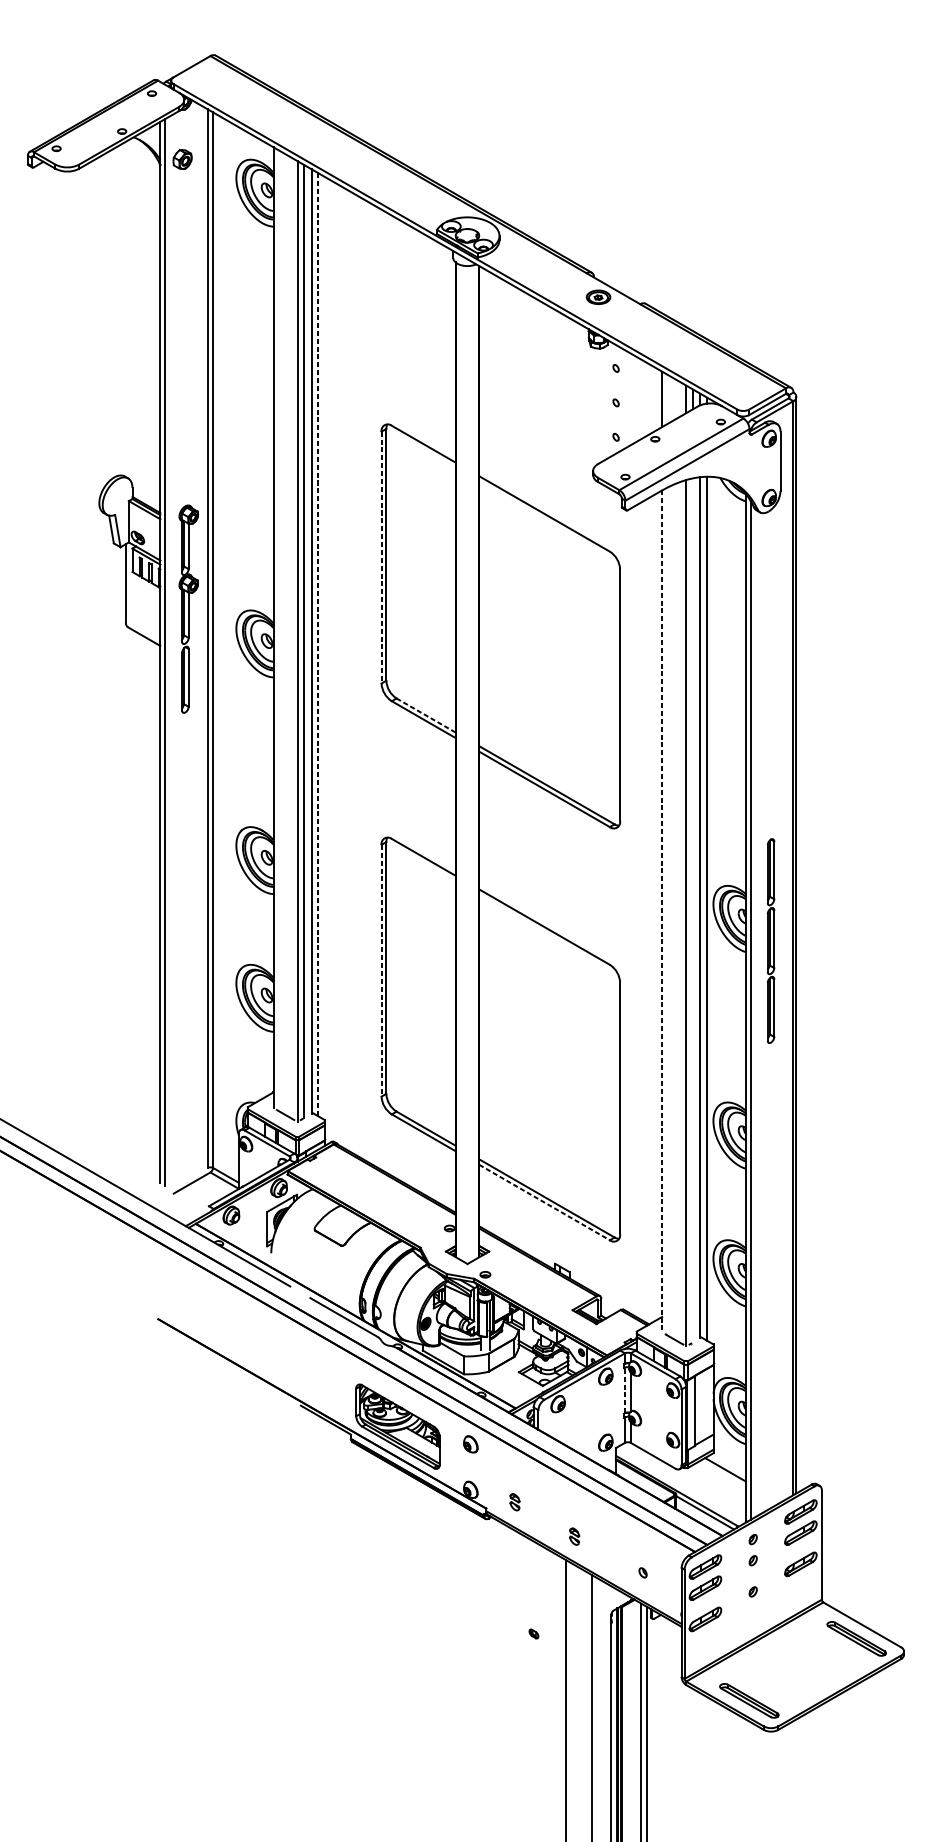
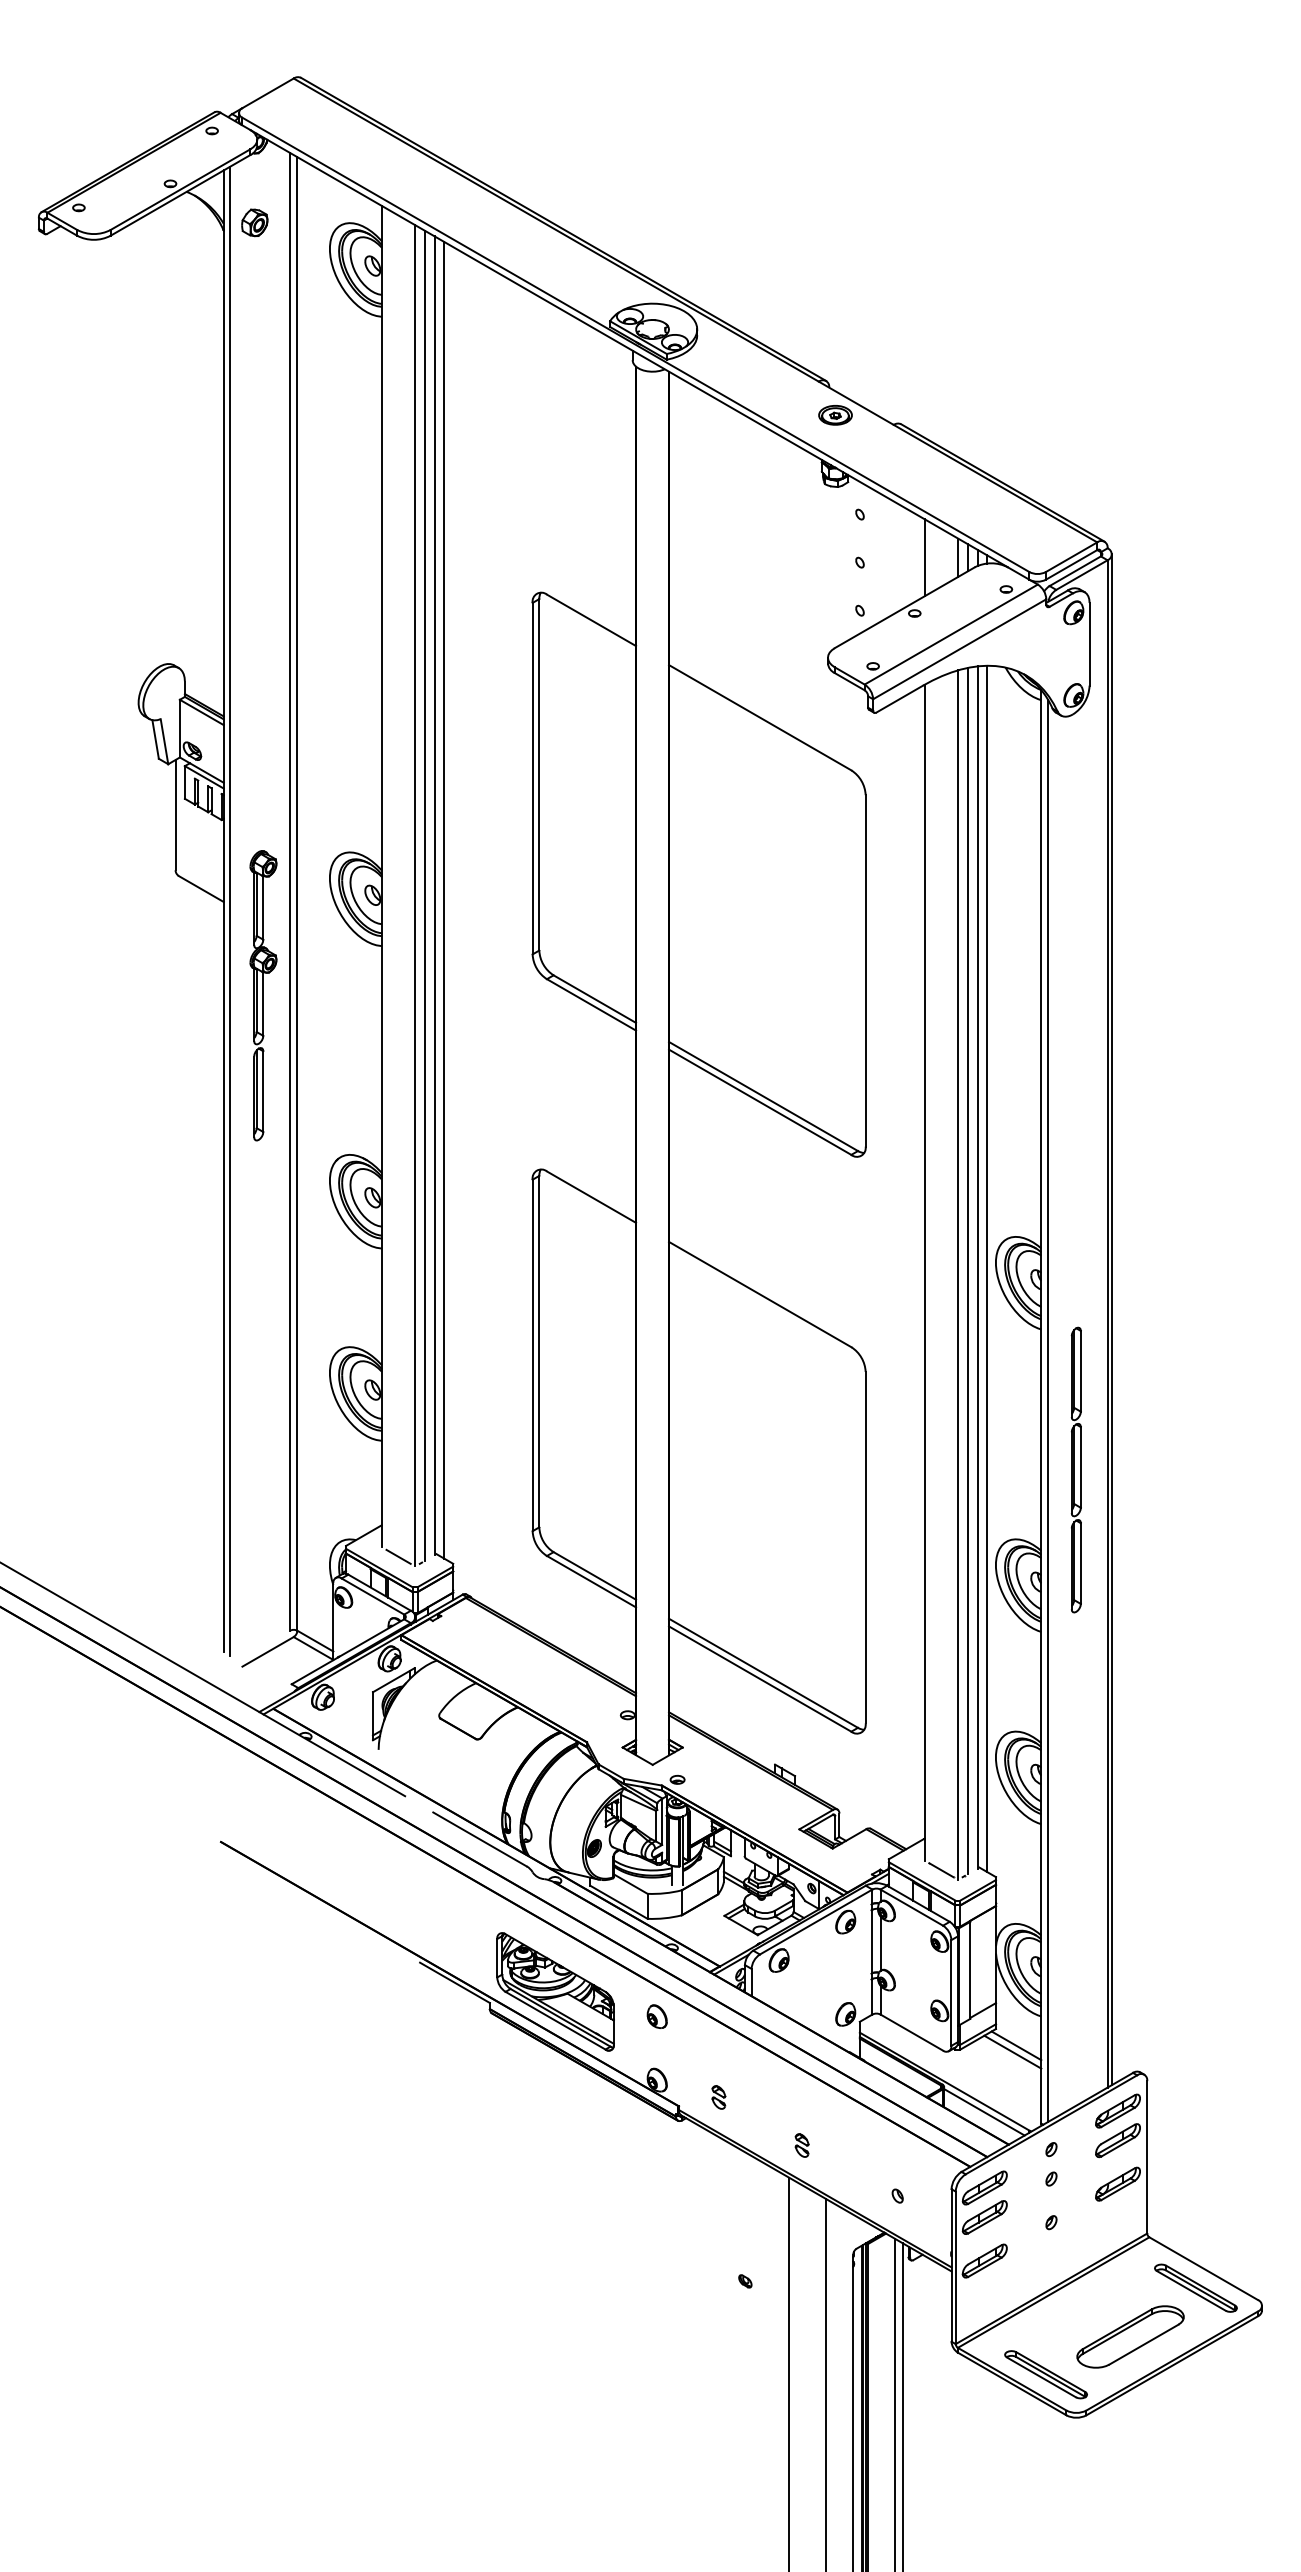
line: (381, 557) -> (532, 778), dashed -> solid
part: (188, 609) -> (263, 995), moved
line: (318, 644) -> (444, 900), dashed -> solid
line: (425, 715) -> (594, 999), dashed -> solid
line: (693, 909) -> (967, 1270), added
line: (662, 911) -> (924, 1272), dashed -> solid
part: (770, 940) -> (1075, 1469), moved
line: (381, 970) -> (532, 1355), dashed -> solid
line: (544, 1202) -> (760, 1679), dashed -> solid
line: (625, 1390) -> (872, 1941), dashed -> solid
line: (728, 1465) -> (1016, 2045), added
part: (809, 1673) -> (1130, 2336), added

